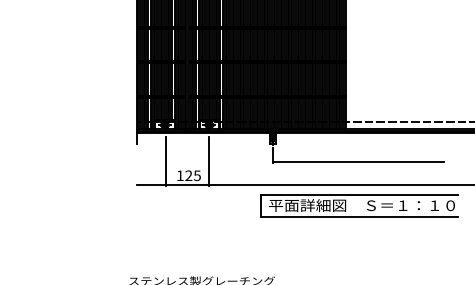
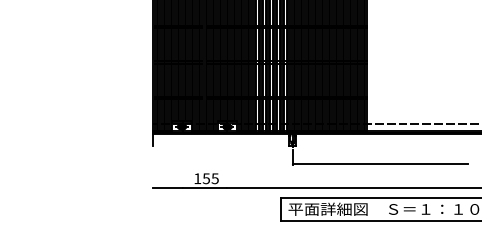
line: (165, 160) -> (182, 163), removed
line: (208, 160) -> (226, 163), removed
text: (188, 175) -> (206, 178), 125 -> 155

